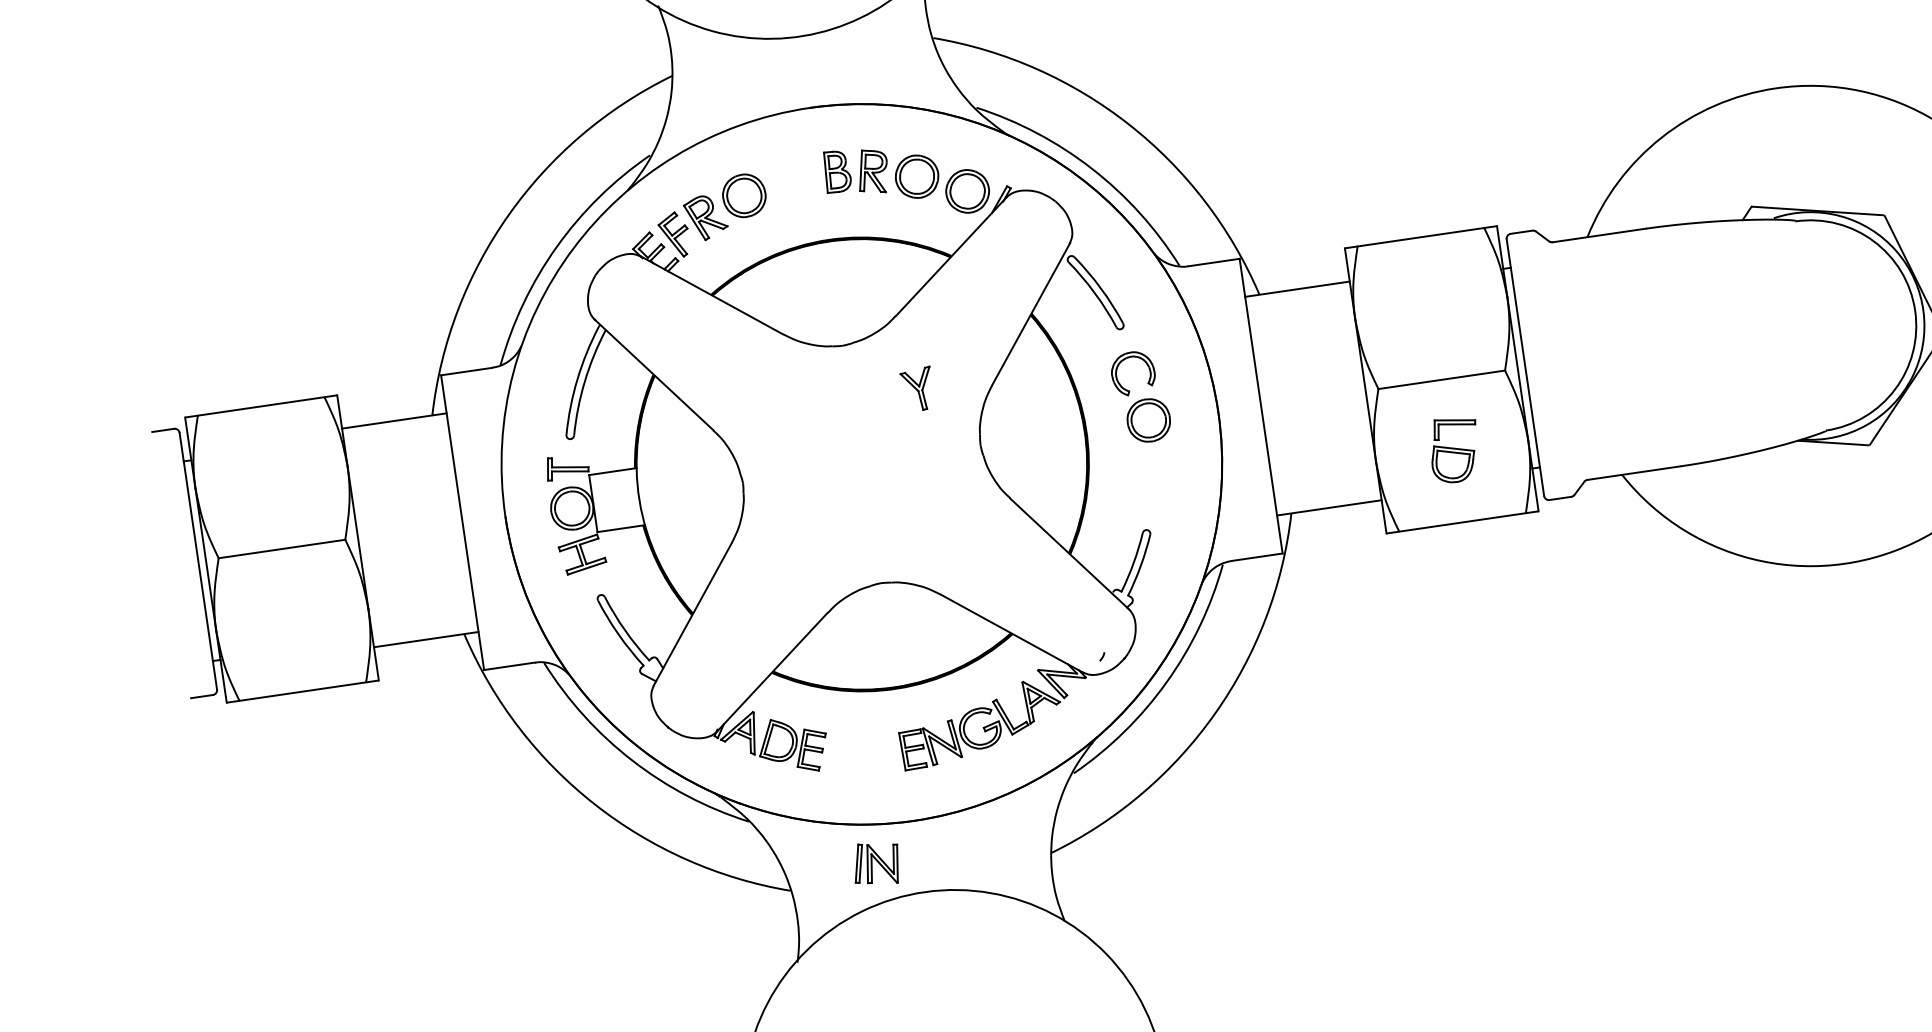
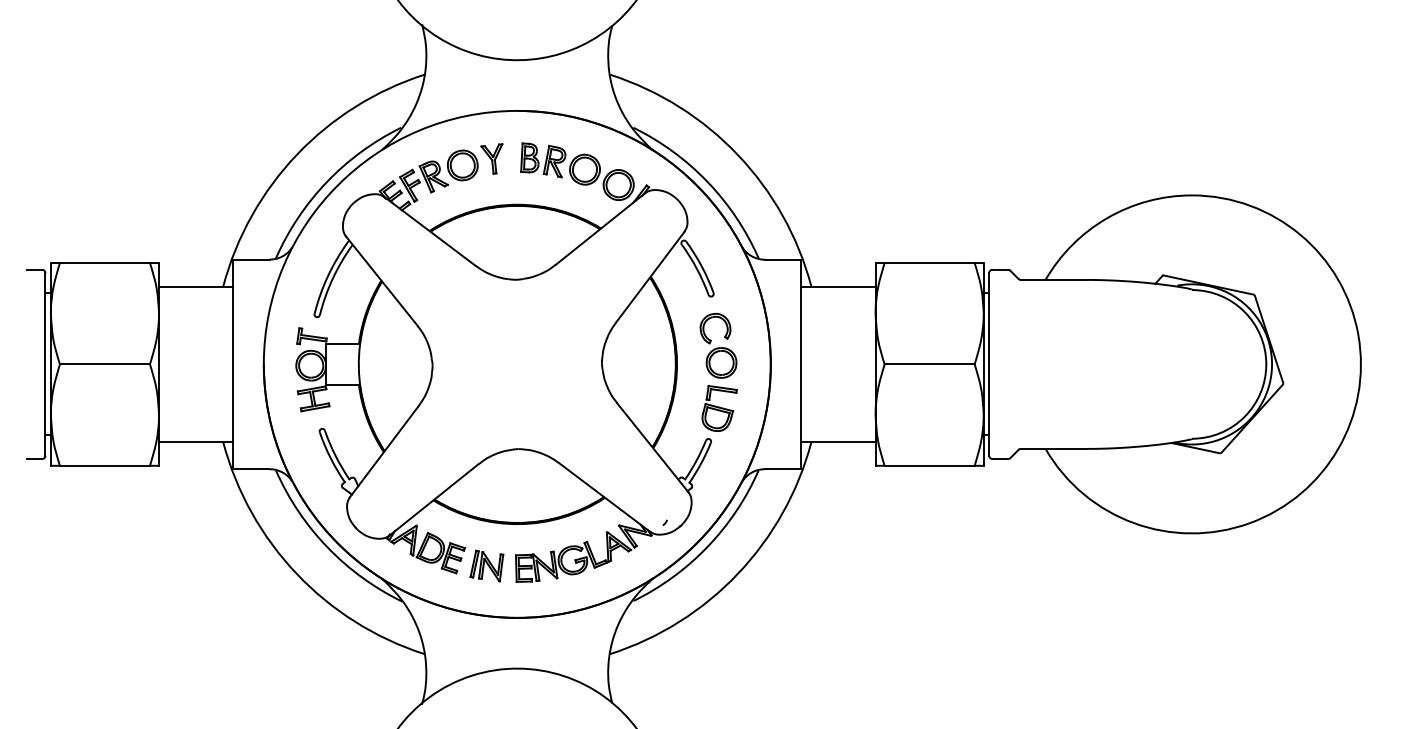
part: (917, 388) -> (491, 158), moved
part: (1454, 449) -> (719, 408), moved
part: (875, 863) -> (486, 565), moved

